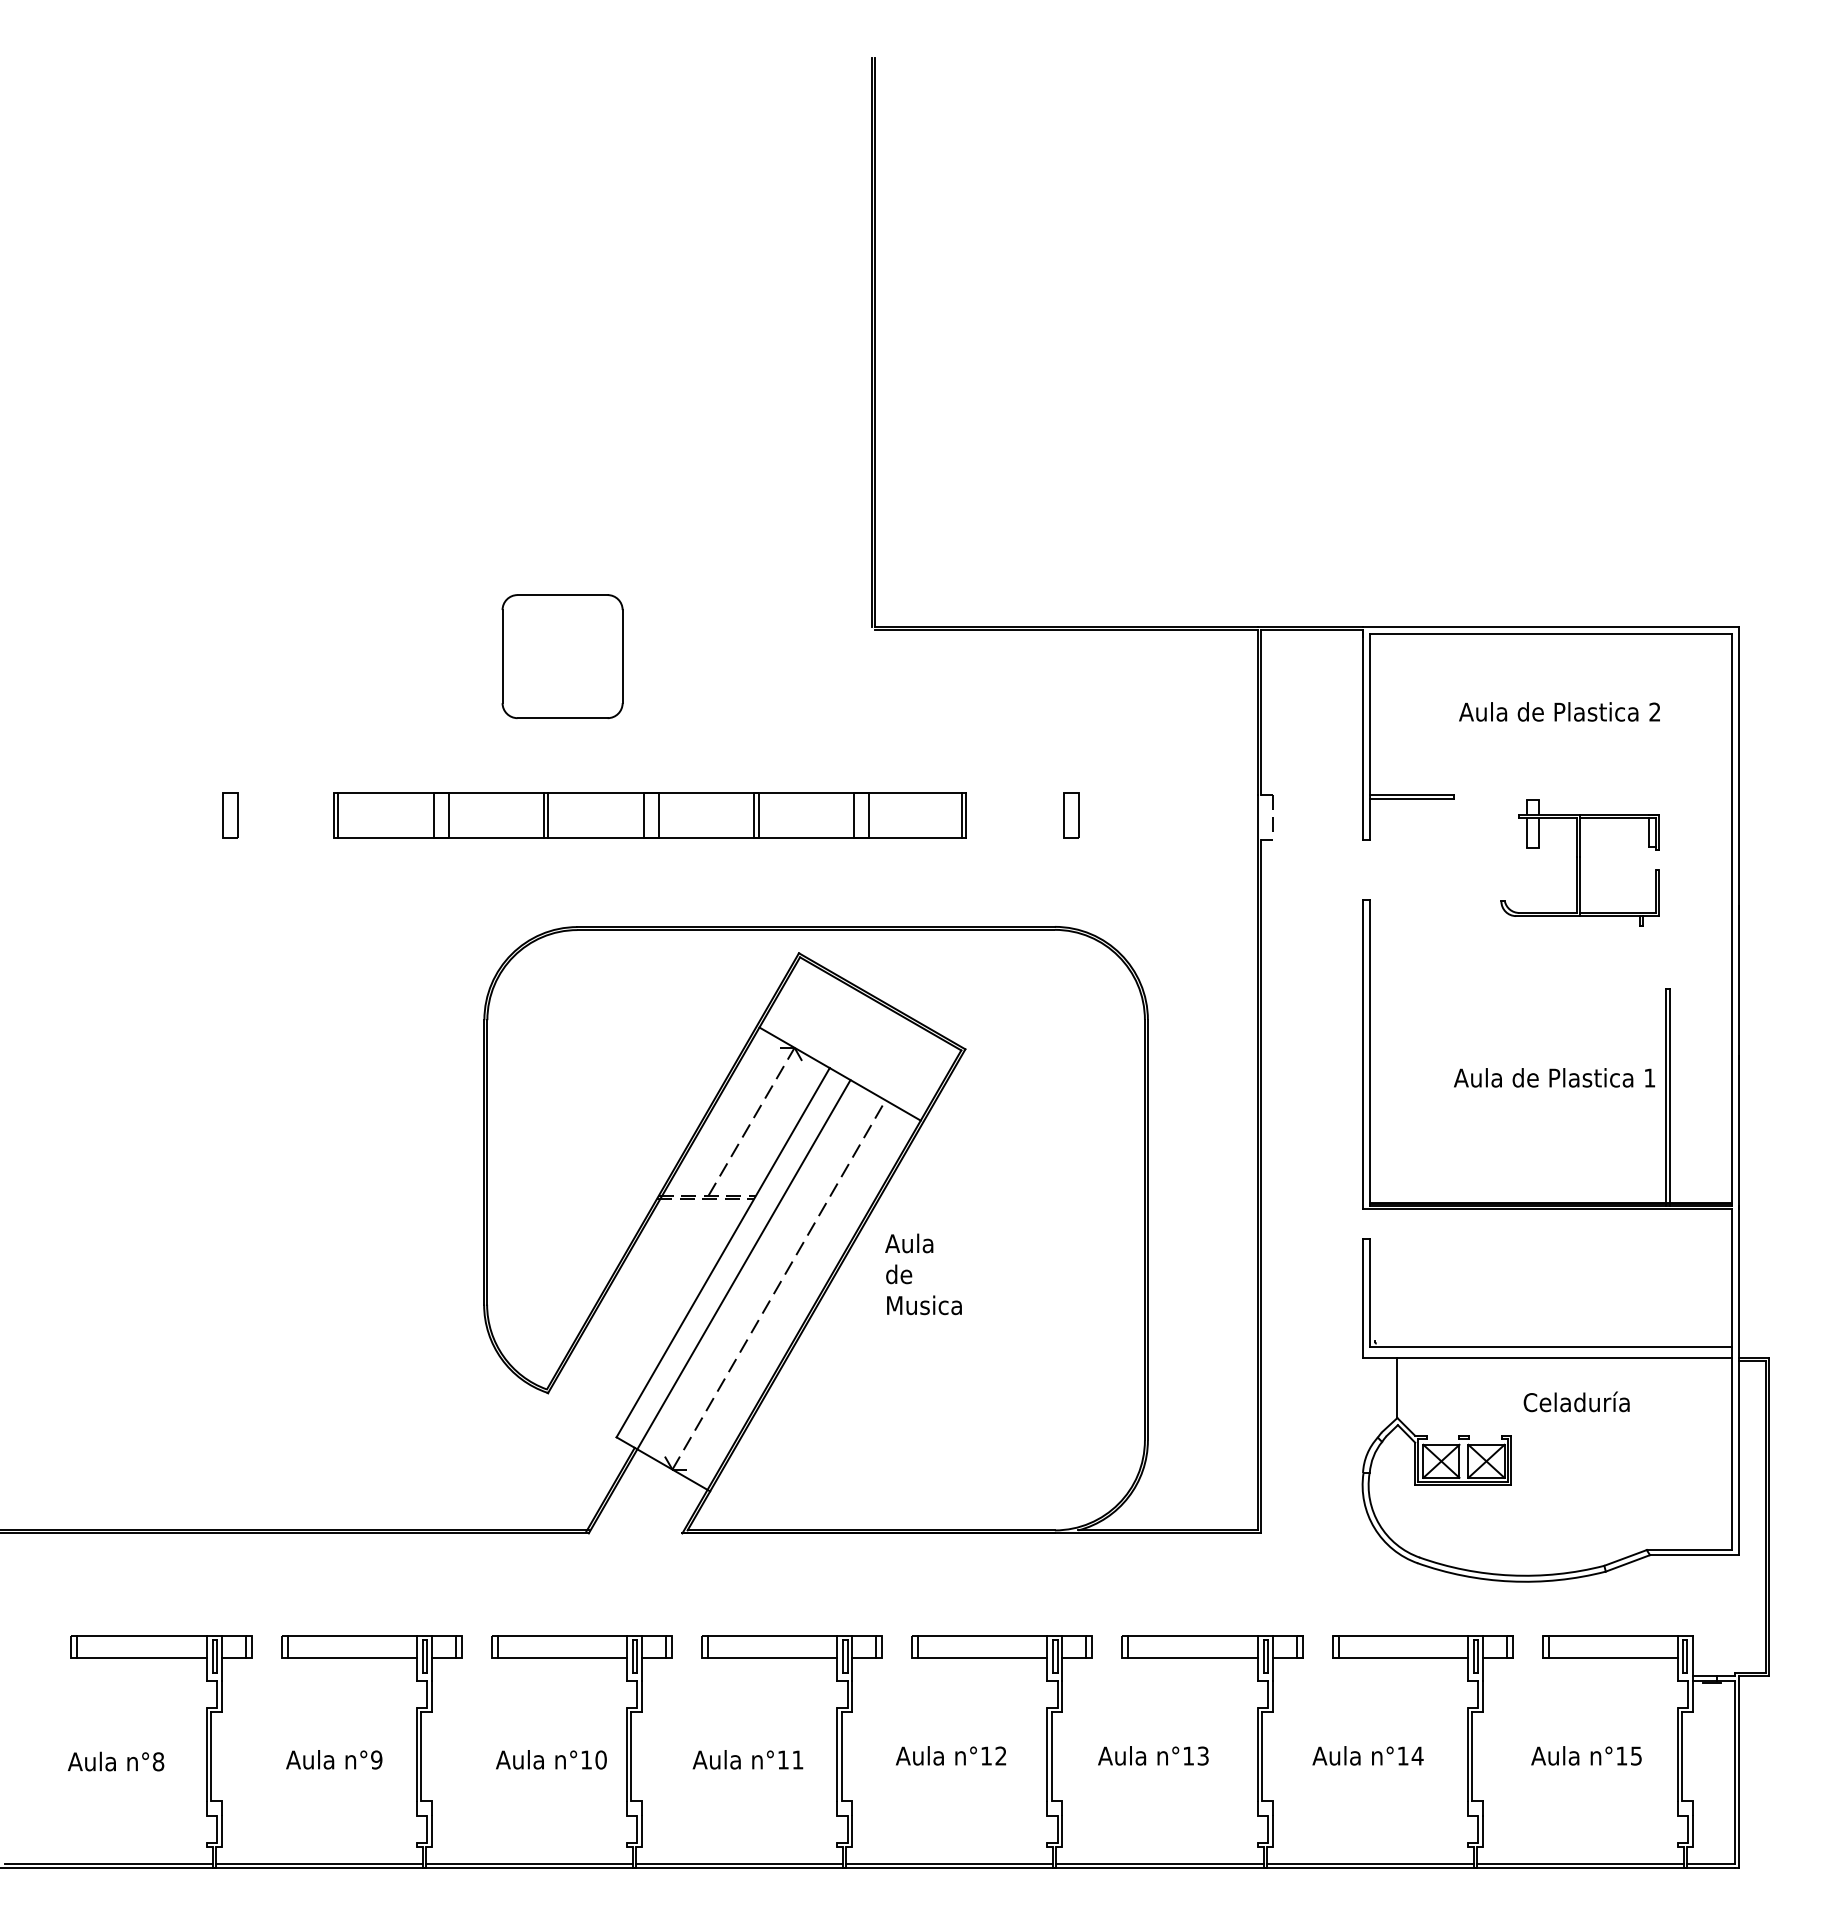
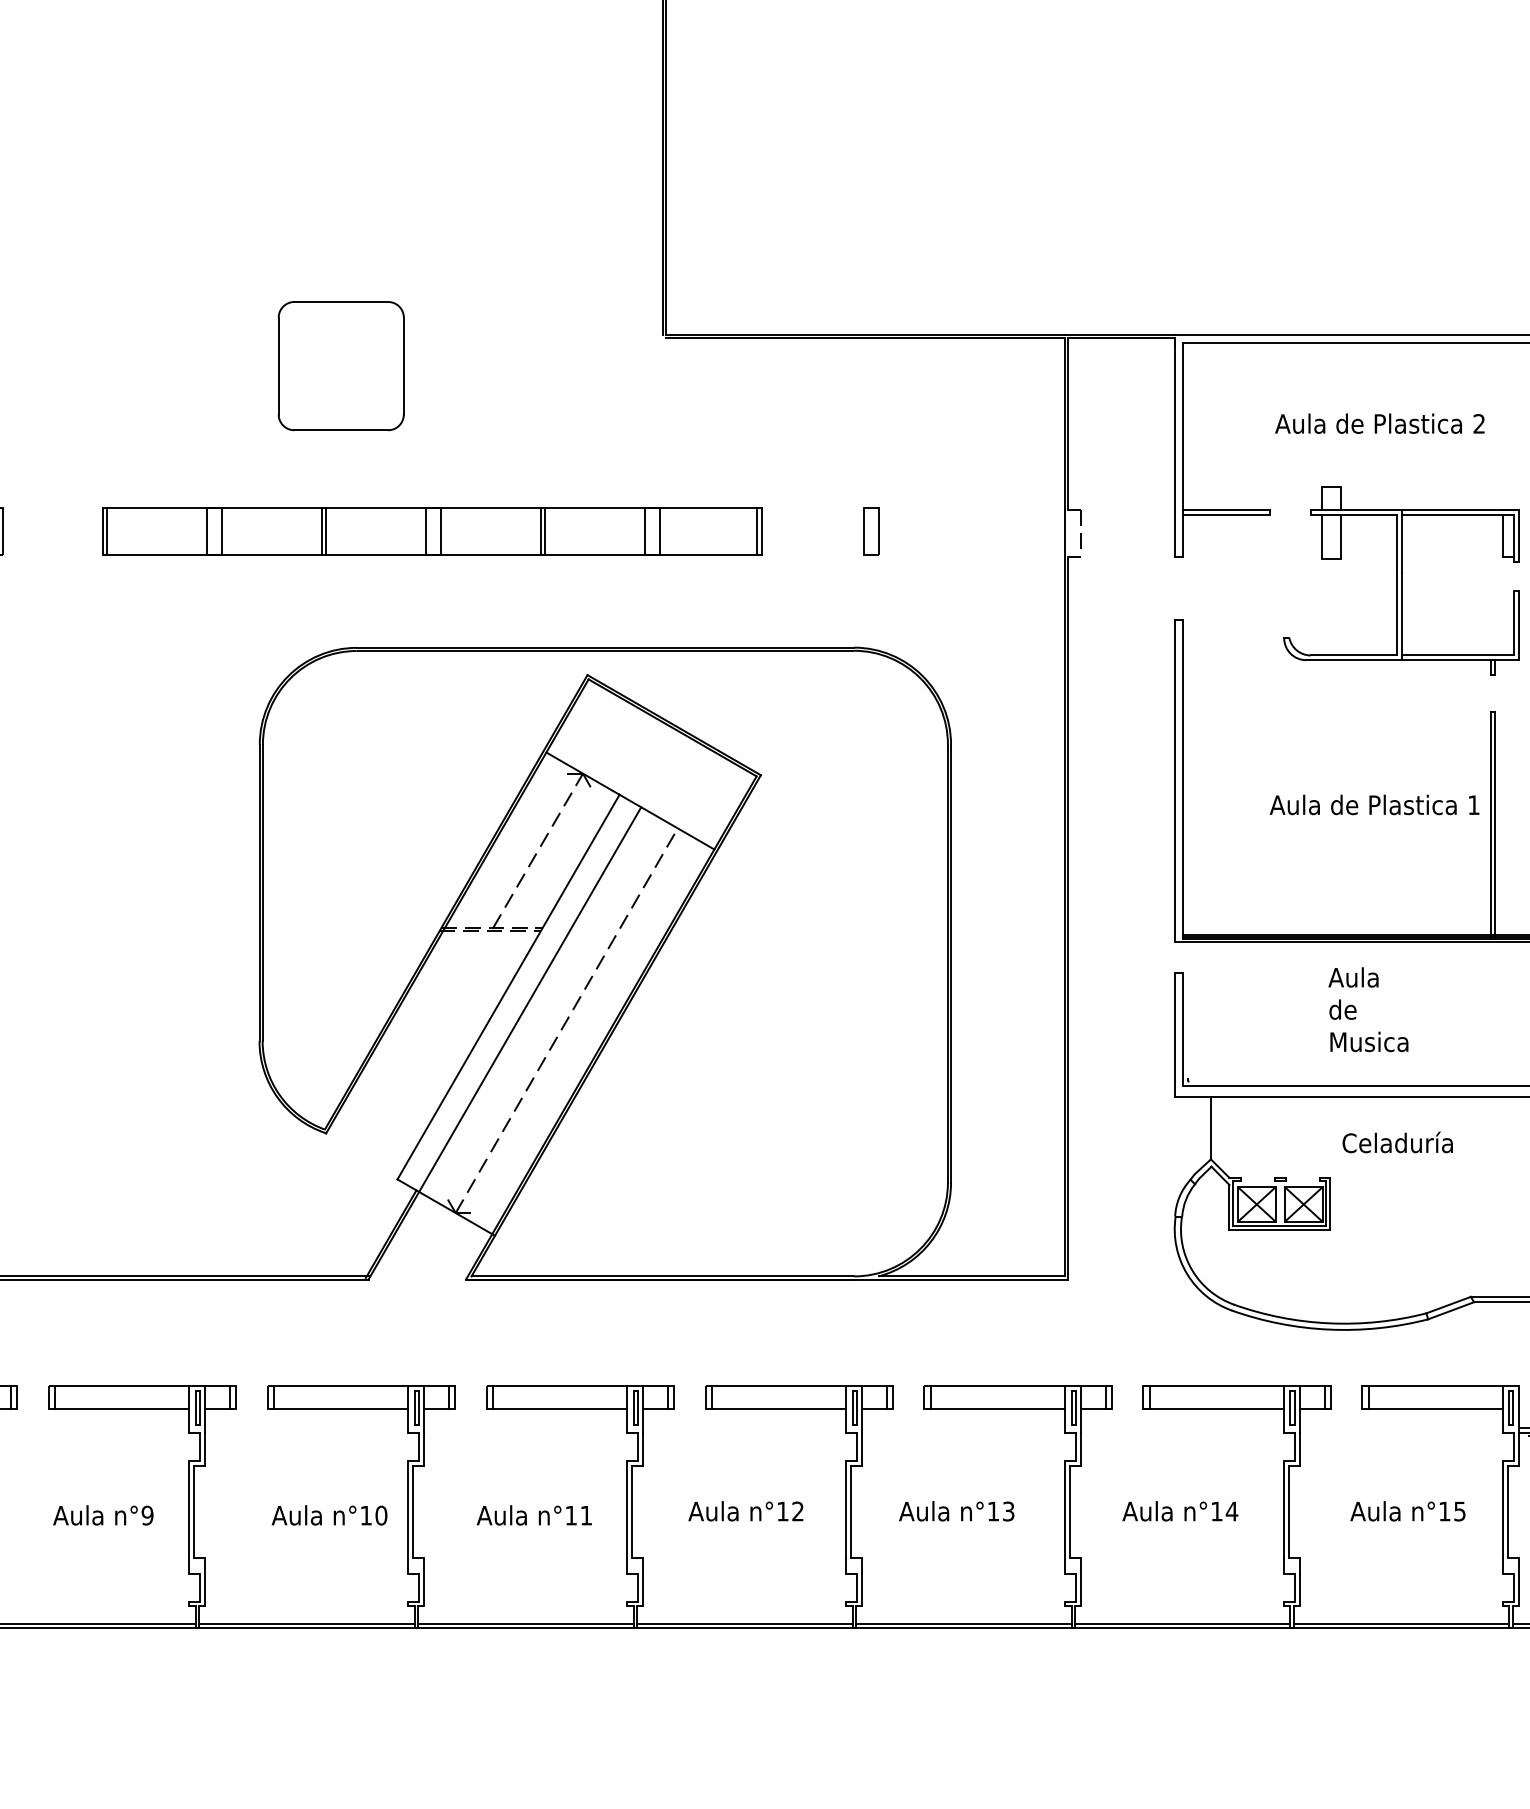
part: (1579, 862) -> (1400, 580), size x1.43
text: (923, 1274) -> (1368, 1009), moved

